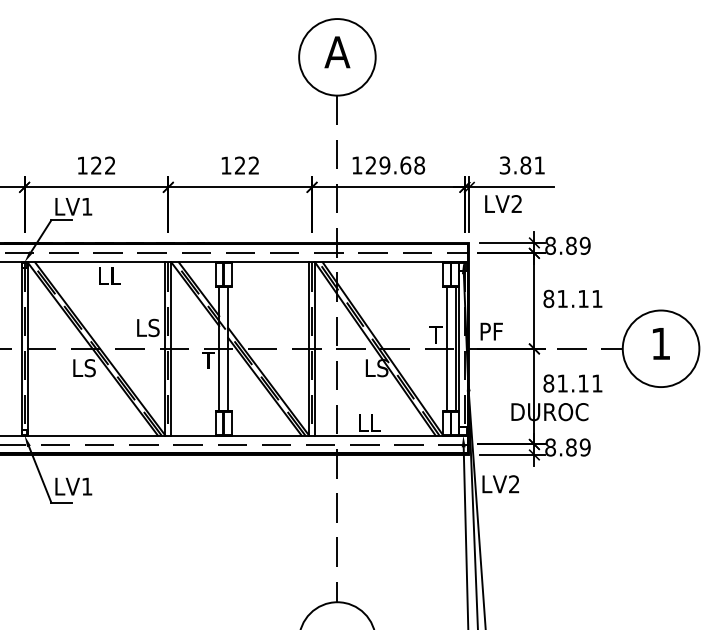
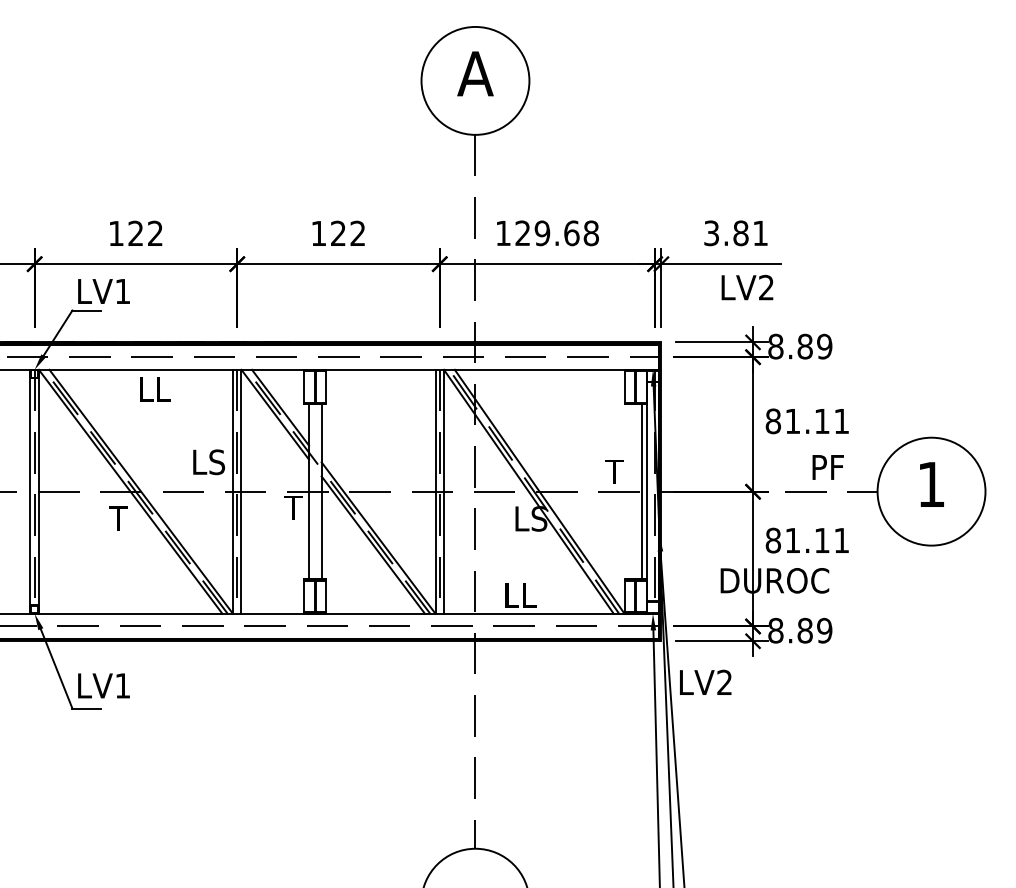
text: (503, 203) -> (747, 286), moved
text: (491, 331) -> (827, 467), moved
line: (446, 348) -> (629, 491), removed
text: (84, 368) -> (119, 519), LS -> T

